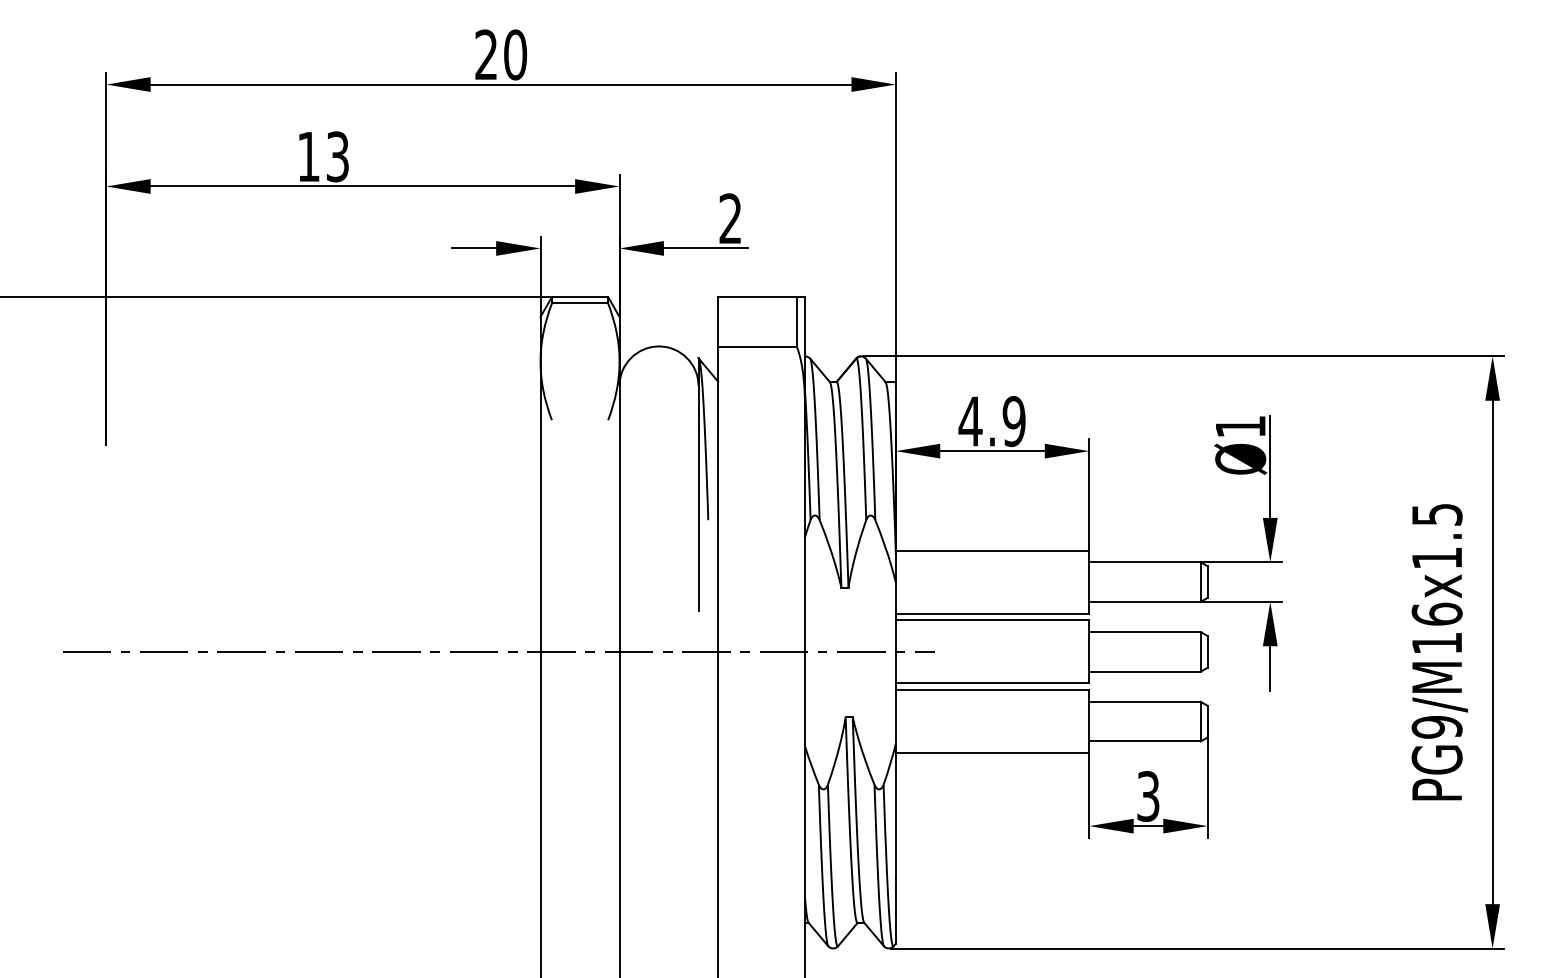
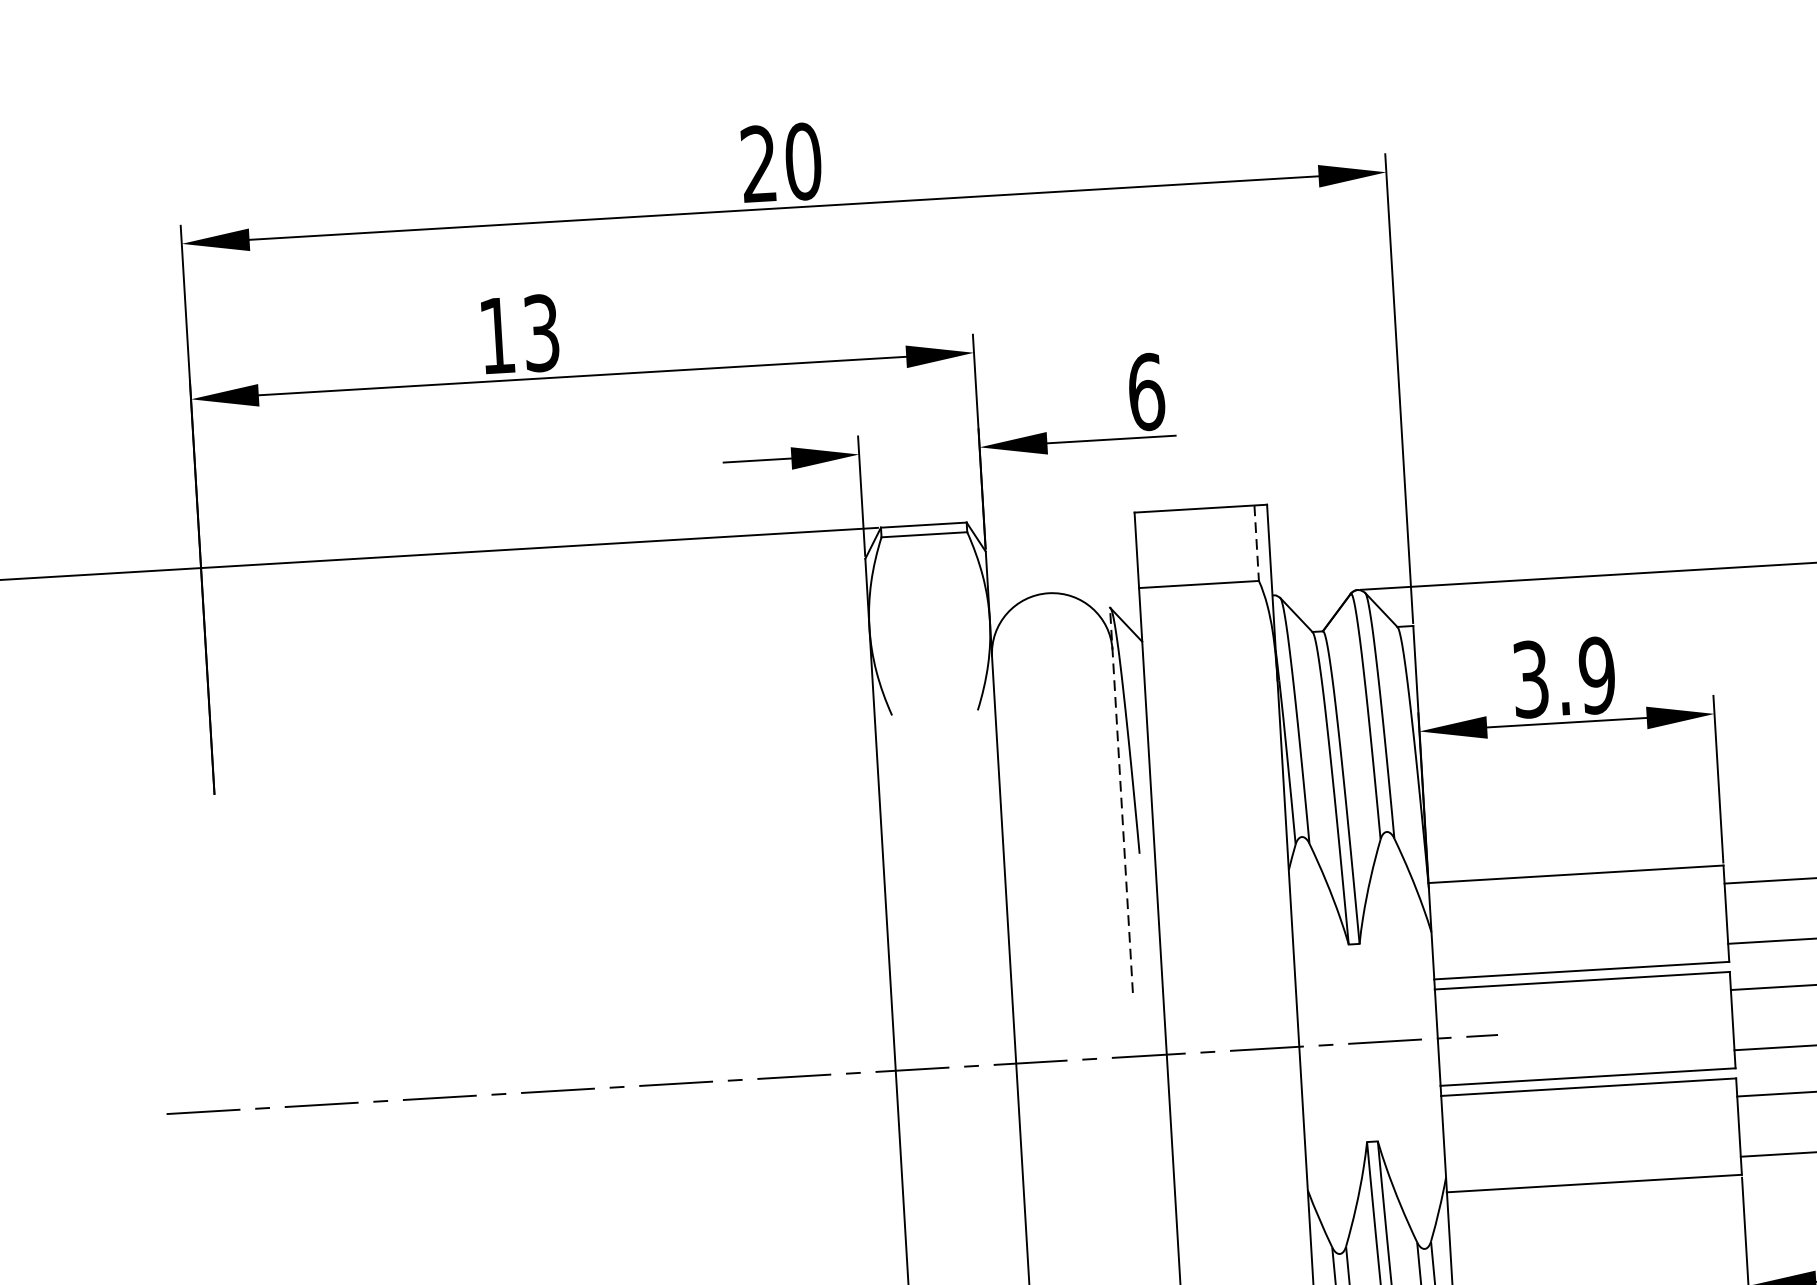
text: (730, 218) -> (1146, 391), 2 -> 6
line: (796, 321) -> (1256, 542), solid -> dashed
text: (970, 421) -> (1530, 679), 4.9 -> 3.9
line: (698, 484) -> (1121, 800), solid -> dashed

